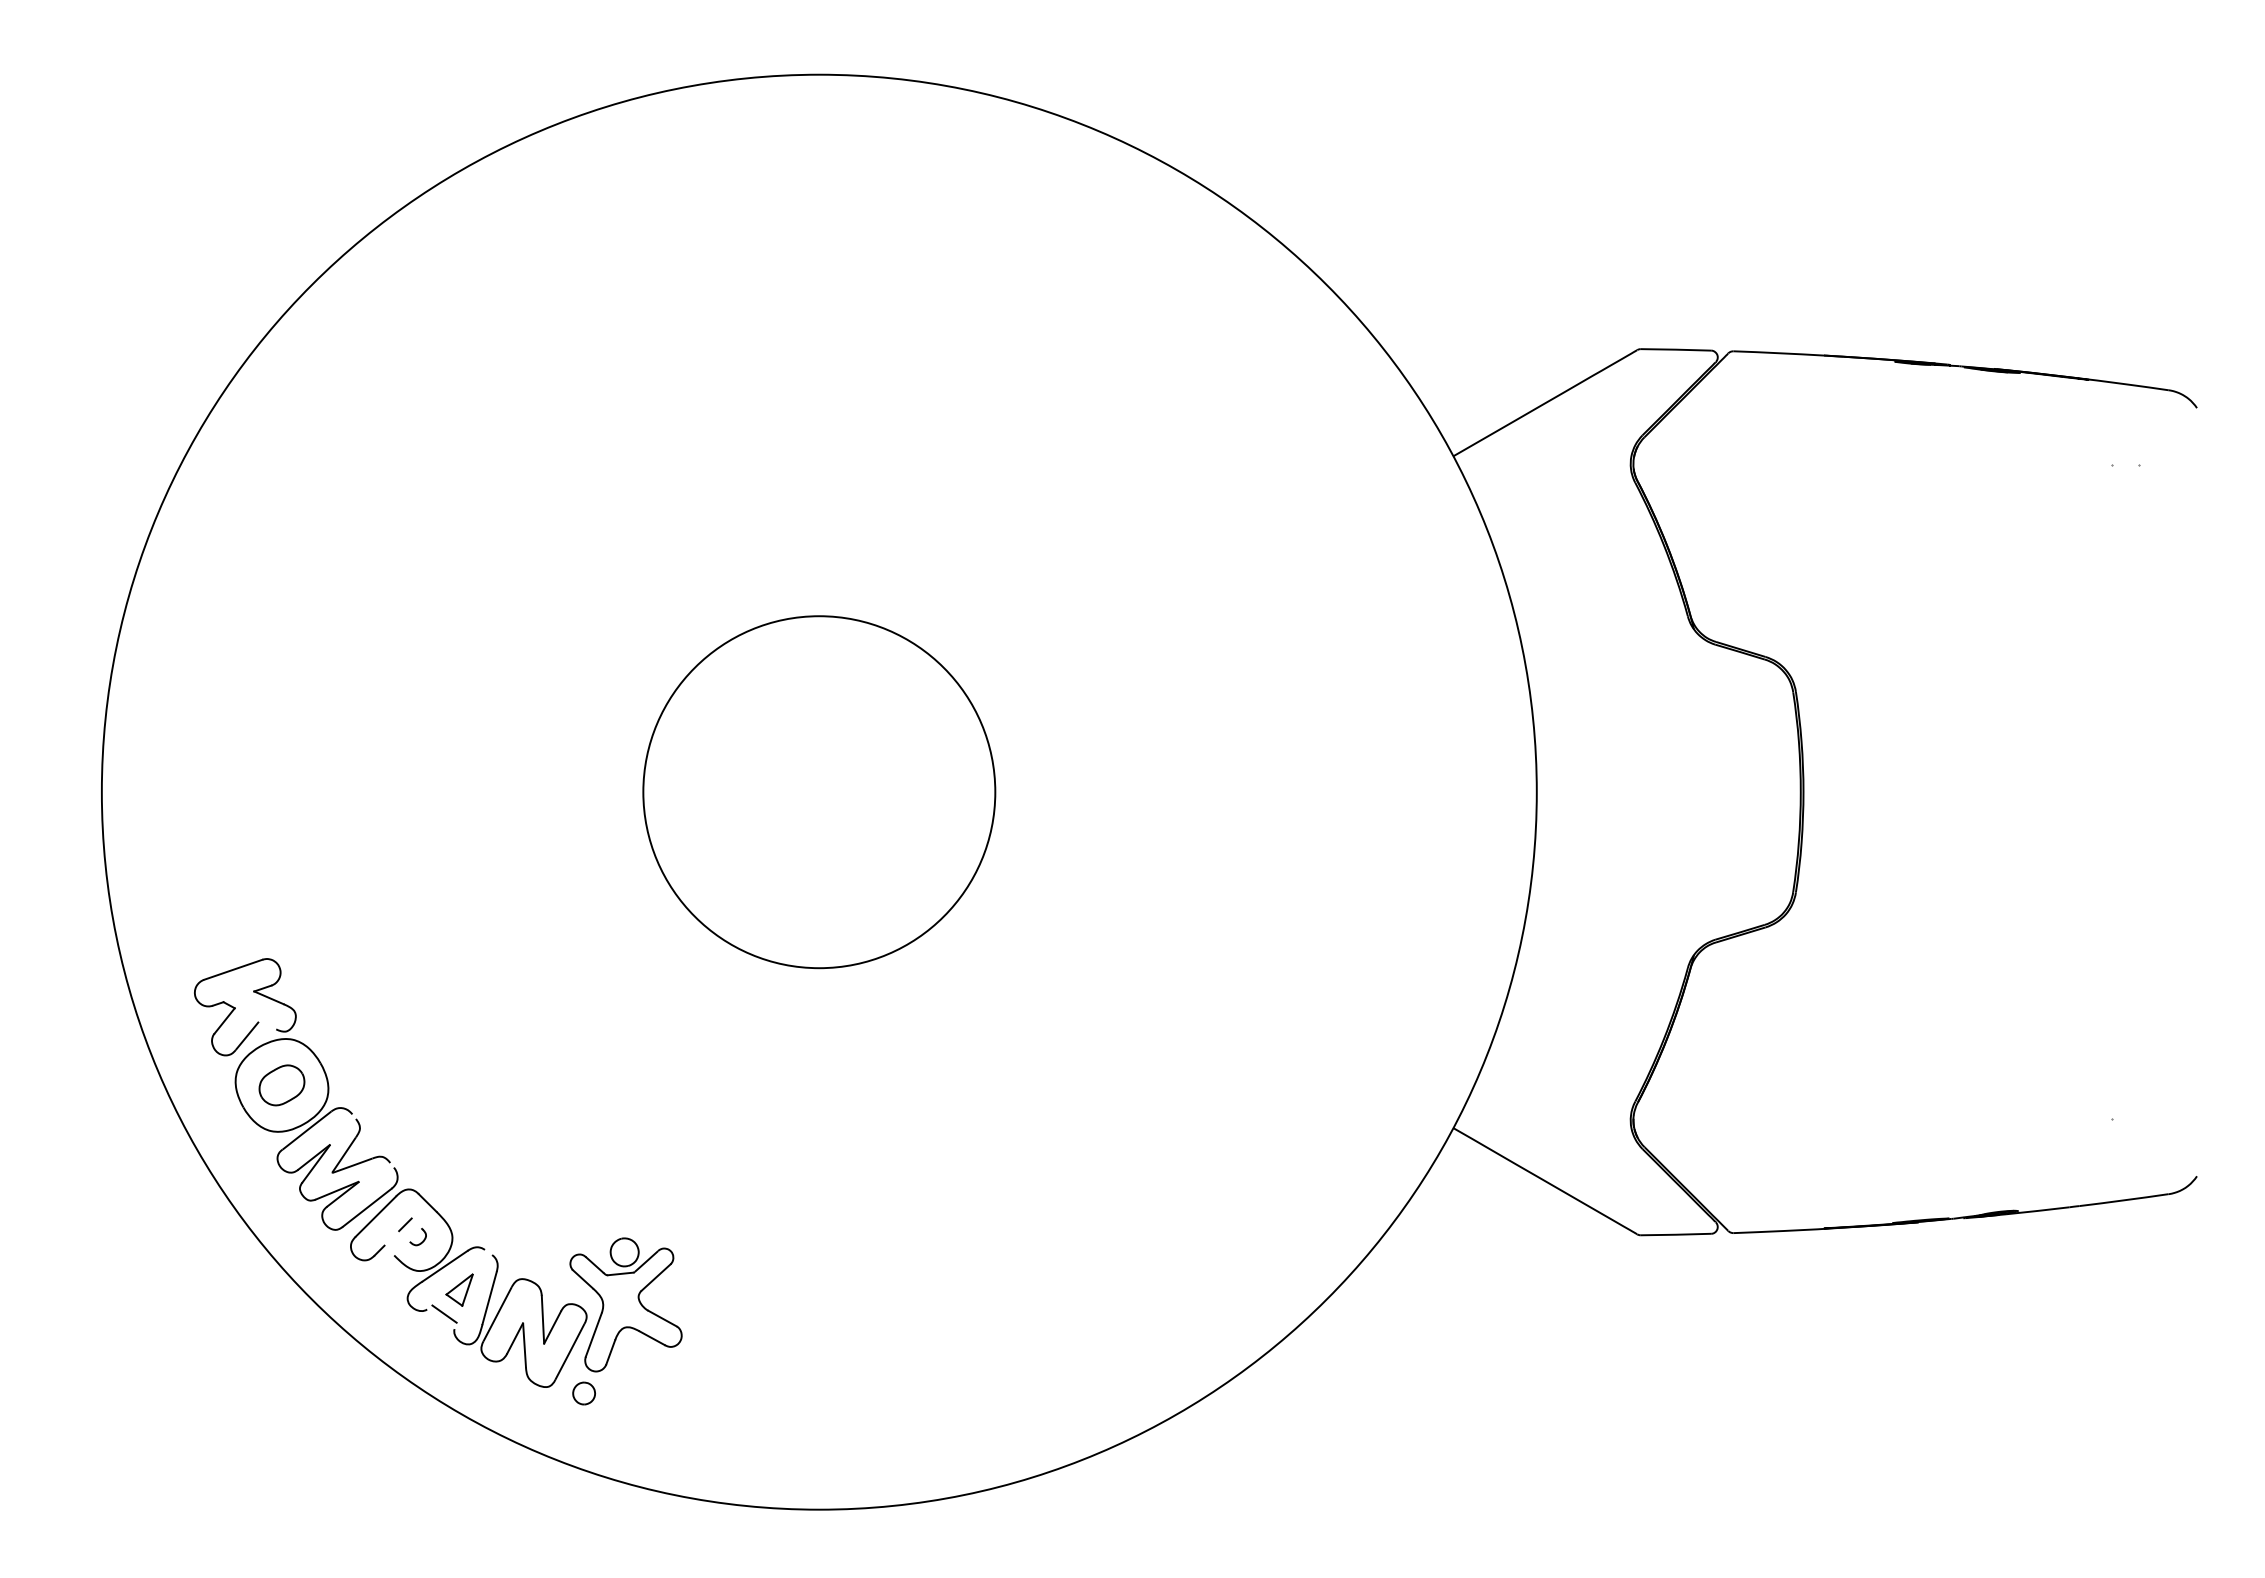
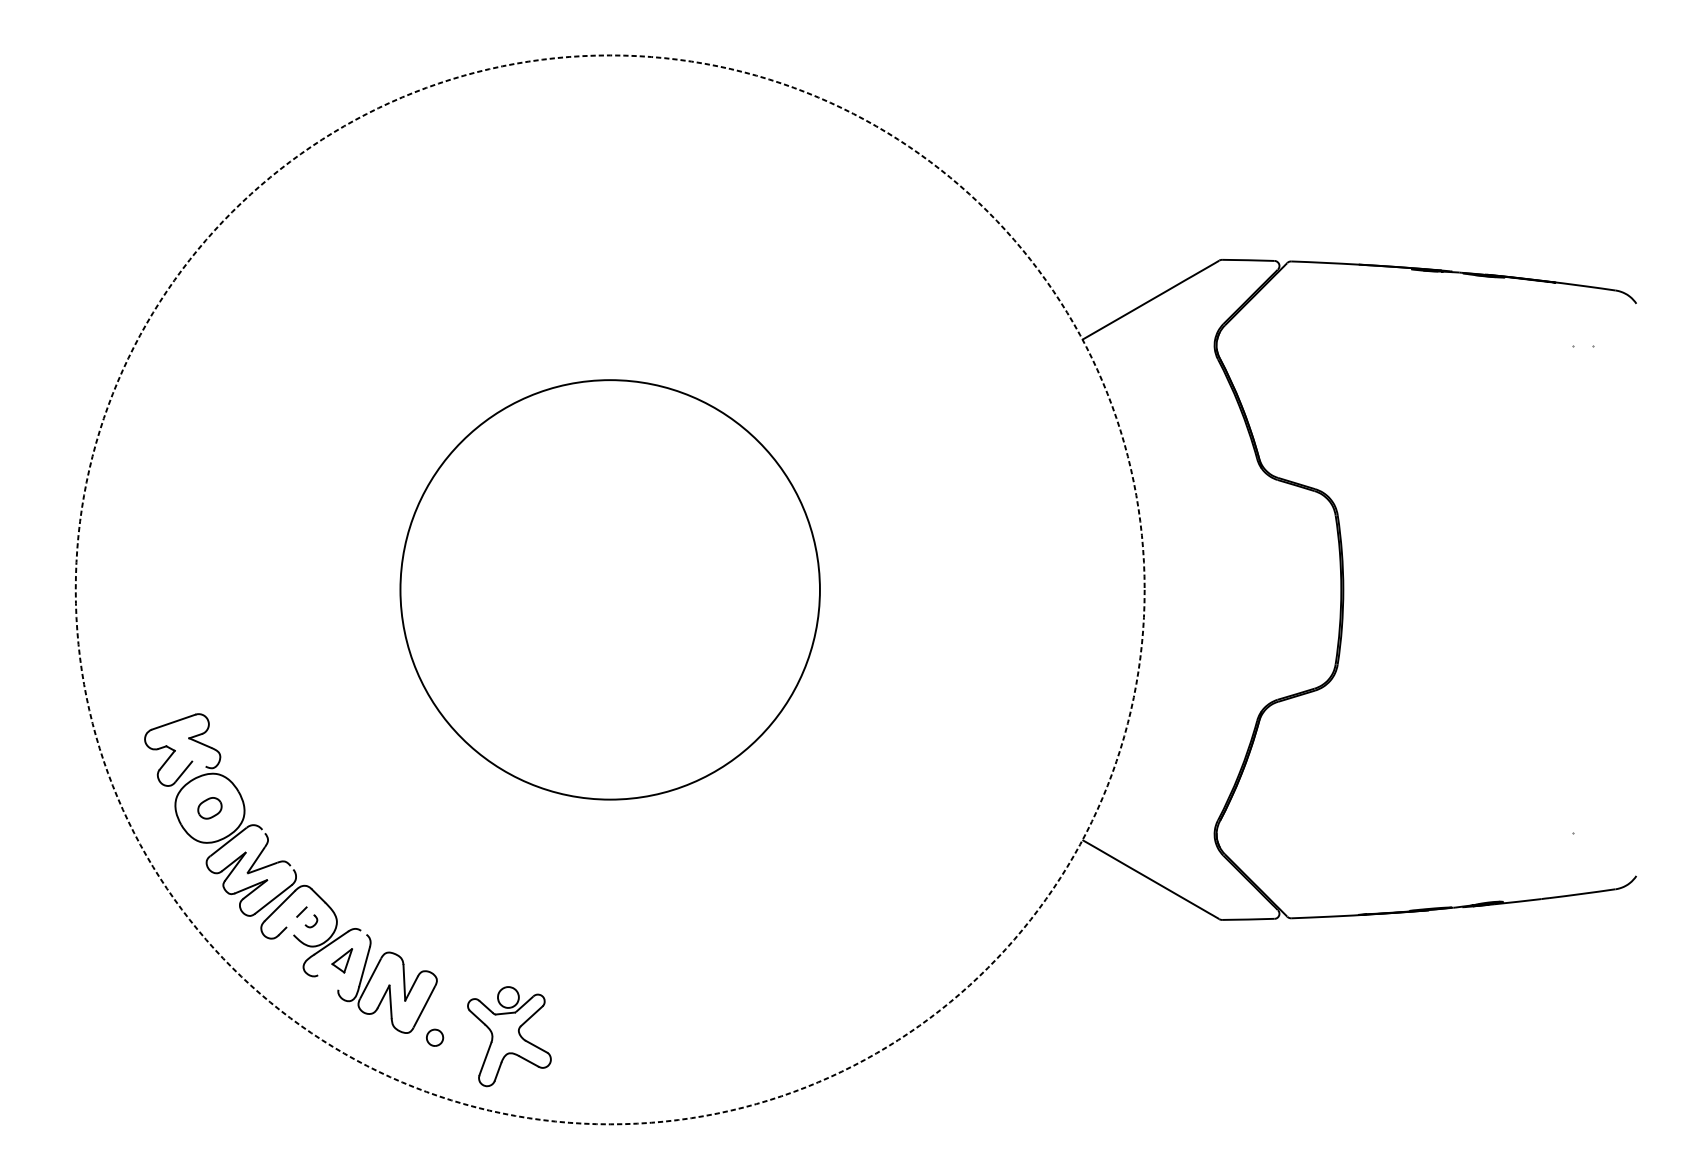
circle: (818, 791) -> (609, 589), solid -> dashed
circle: (819, 792) -> (610, 590), size x1.6
part: (281, 1085) -> (209, 808), size x0.7
part: (625, 1304) -> (509, 1036), moved
line: (444, 1313) -> (331, 978), removed

